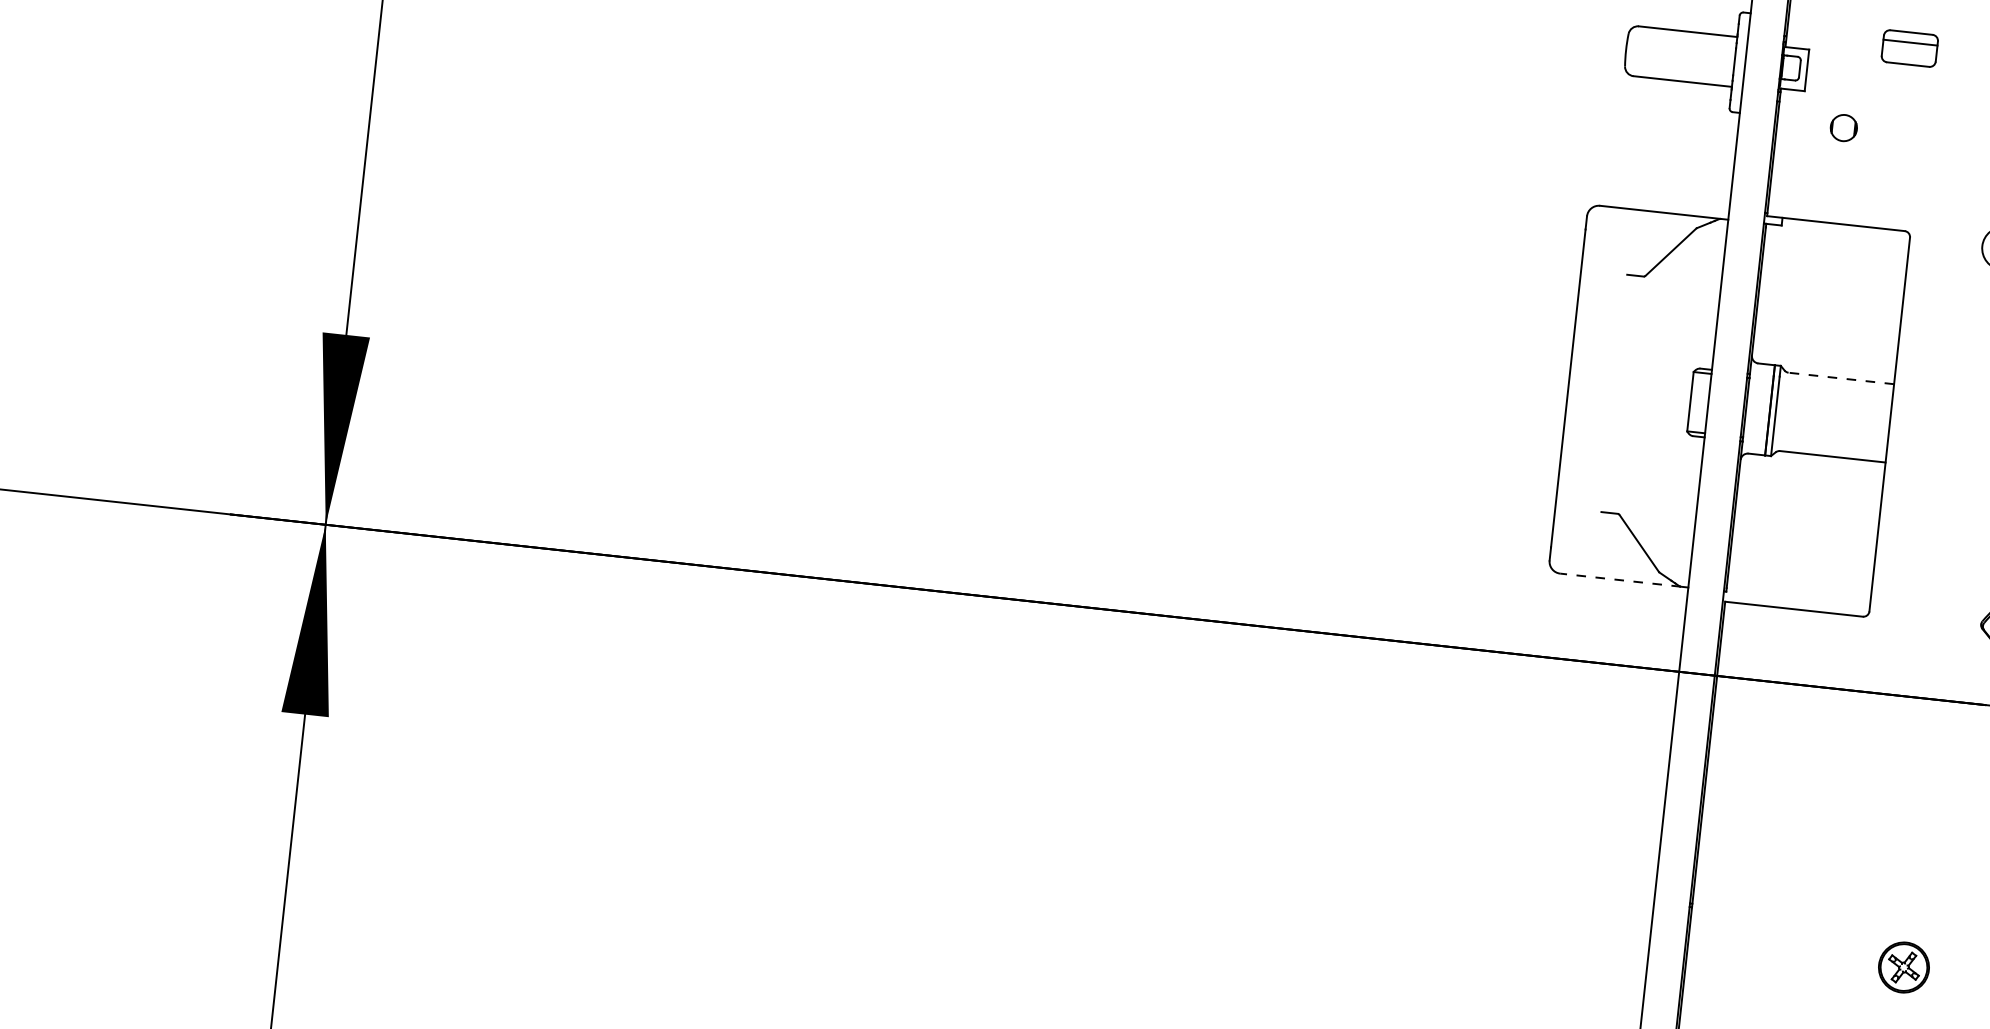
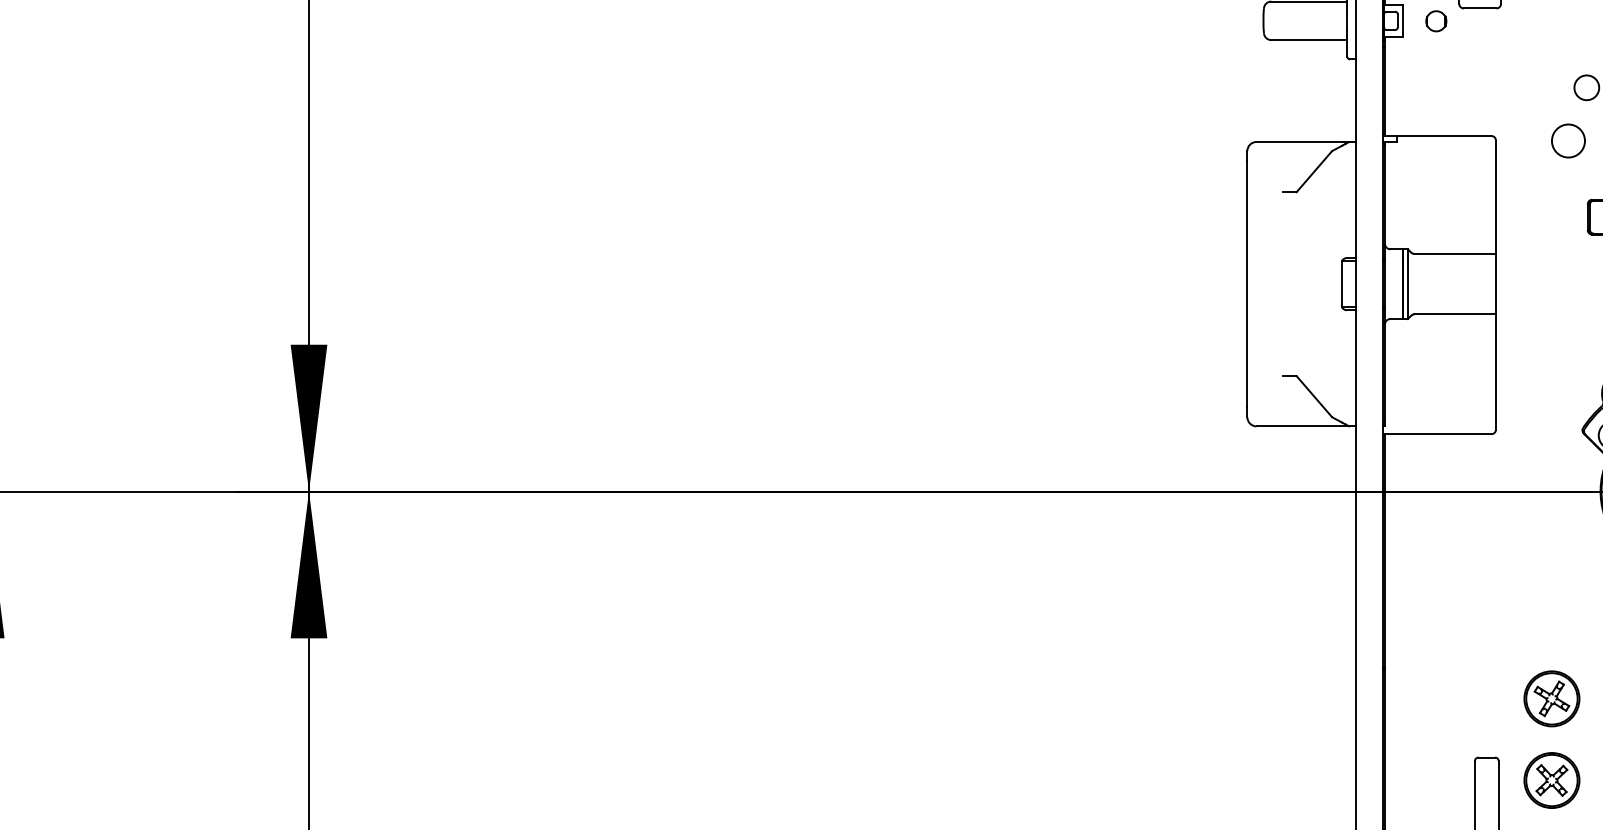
circle: (1844, 128) -> (1436, 21), moved
line: (1841, 378) -> (1455, 253), dashed -> solid
line: (1620, 580) -> (1303, 426), dashed -> solid
part: (1903, 966) -> (1551, 698), size x1.43

